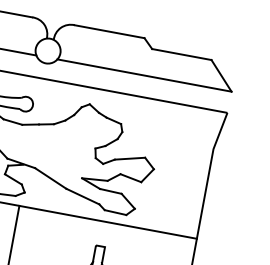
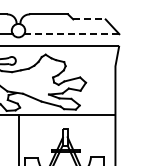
line: (181, 54) -> (89, 19), solid -> dashed
line: (143, 76) -> (71, 34), solid -> dashed

